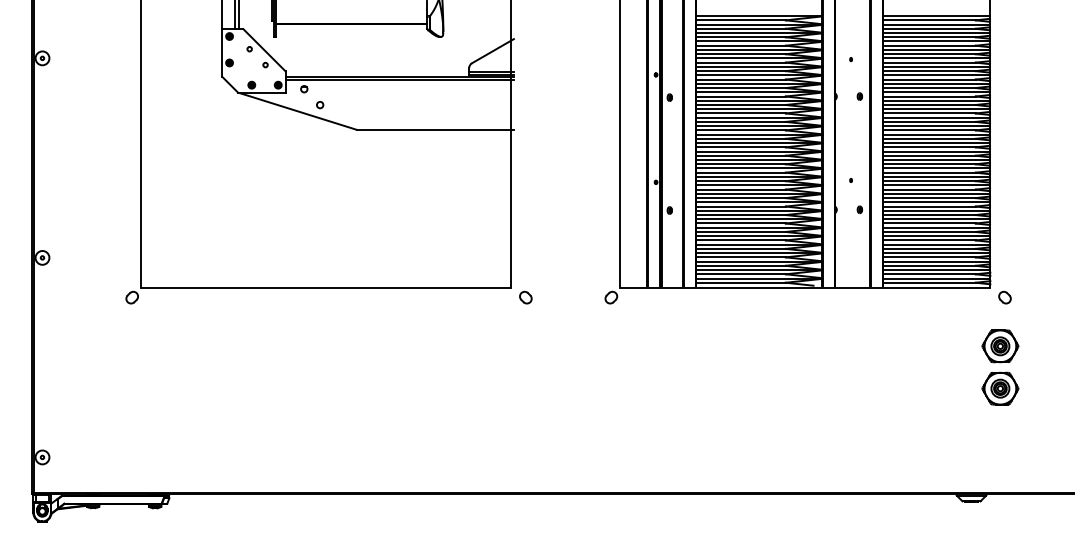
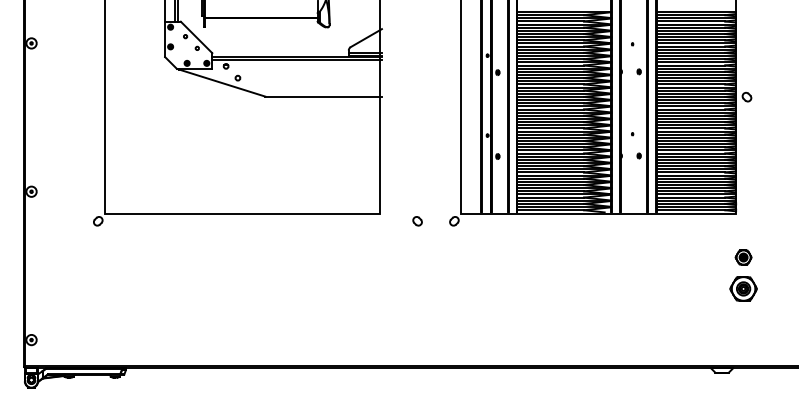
part: (525, 297) -> (417, 221), moved
part: (1004, 297) -> (746, 97), moved
part: (1000, 346) -> (743, 257), size x0.6

